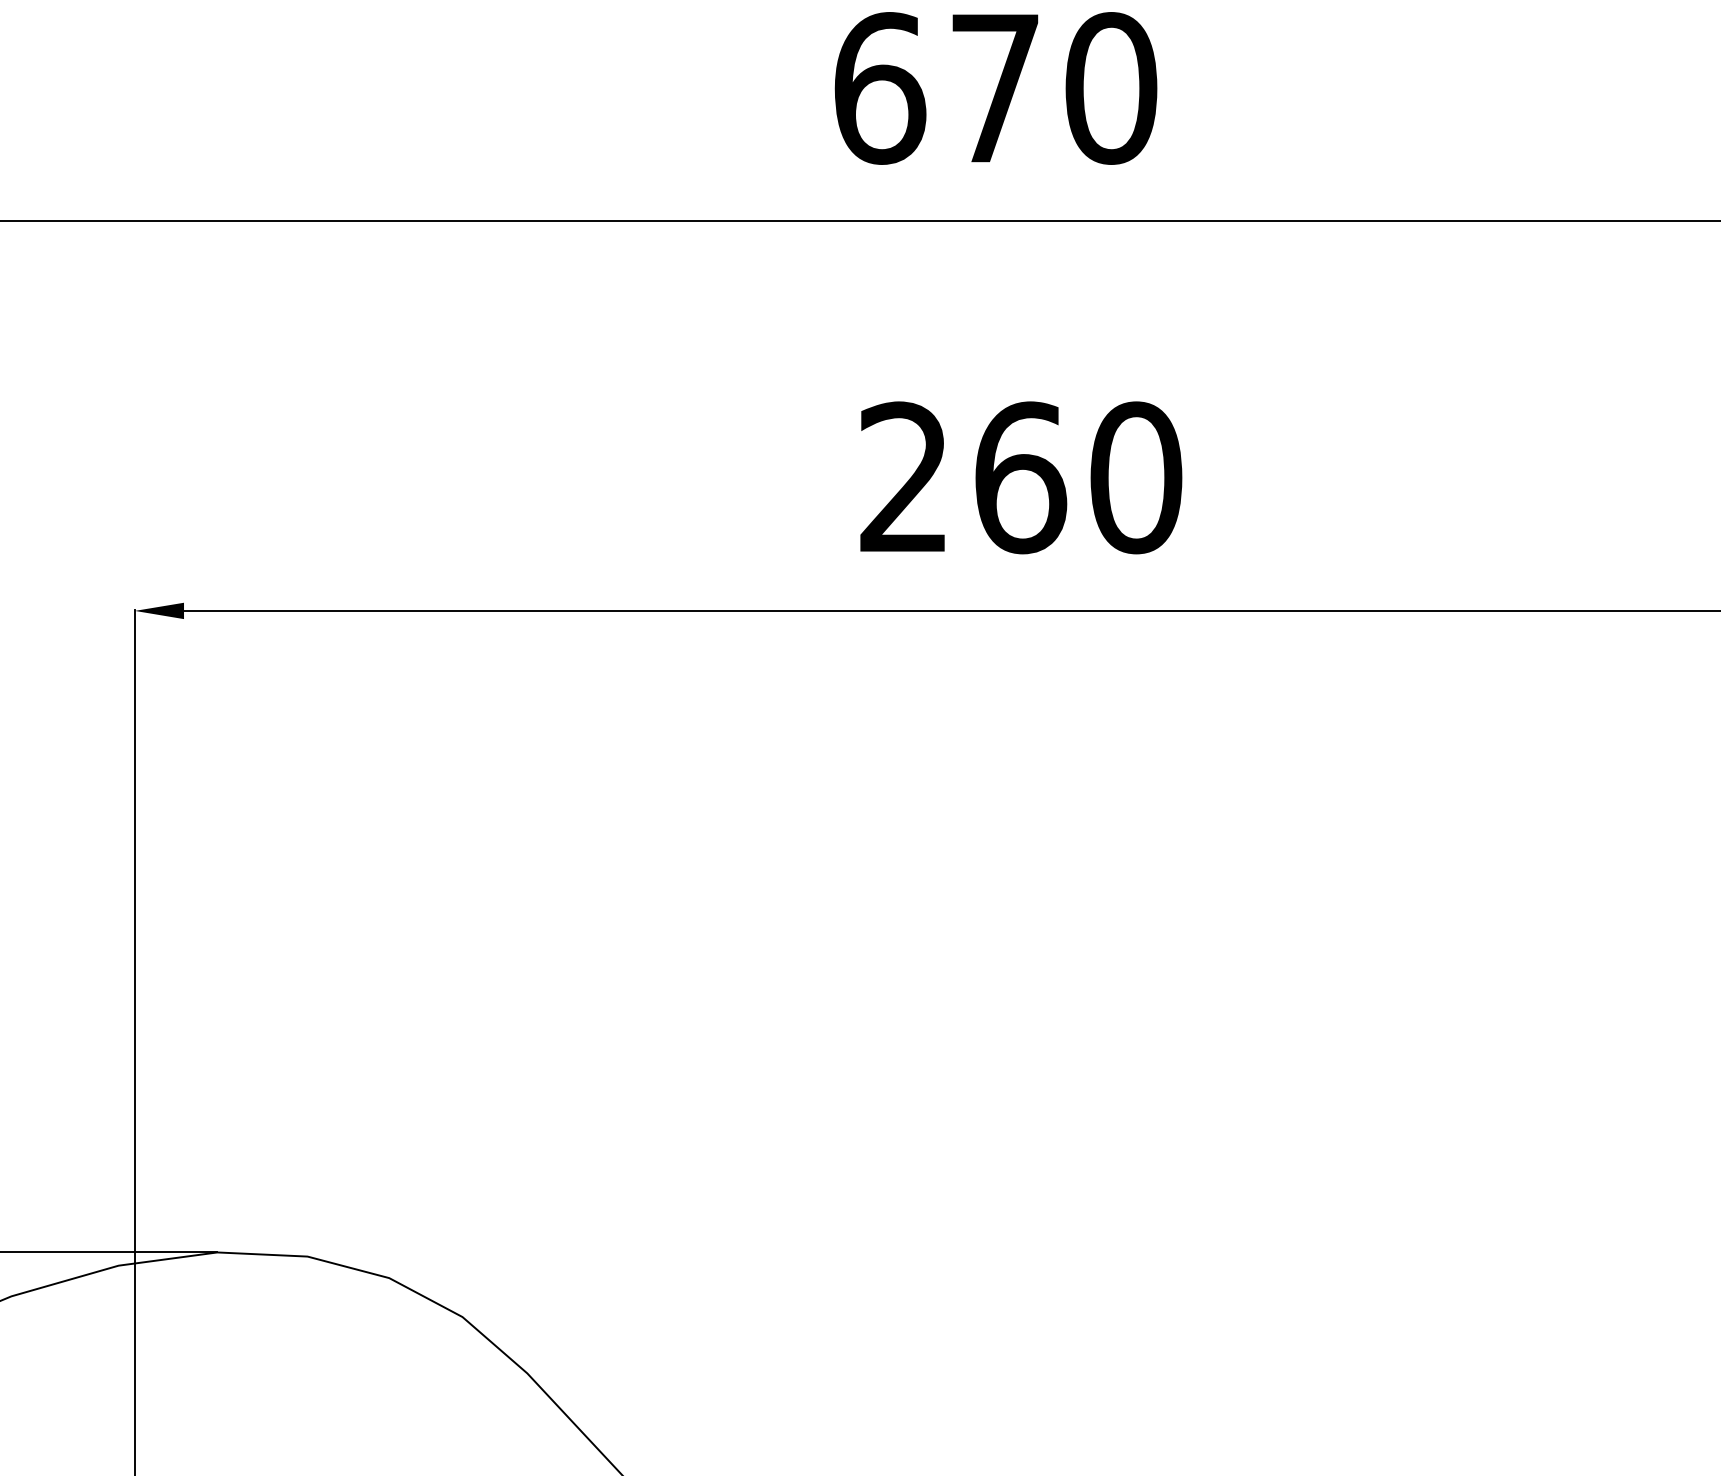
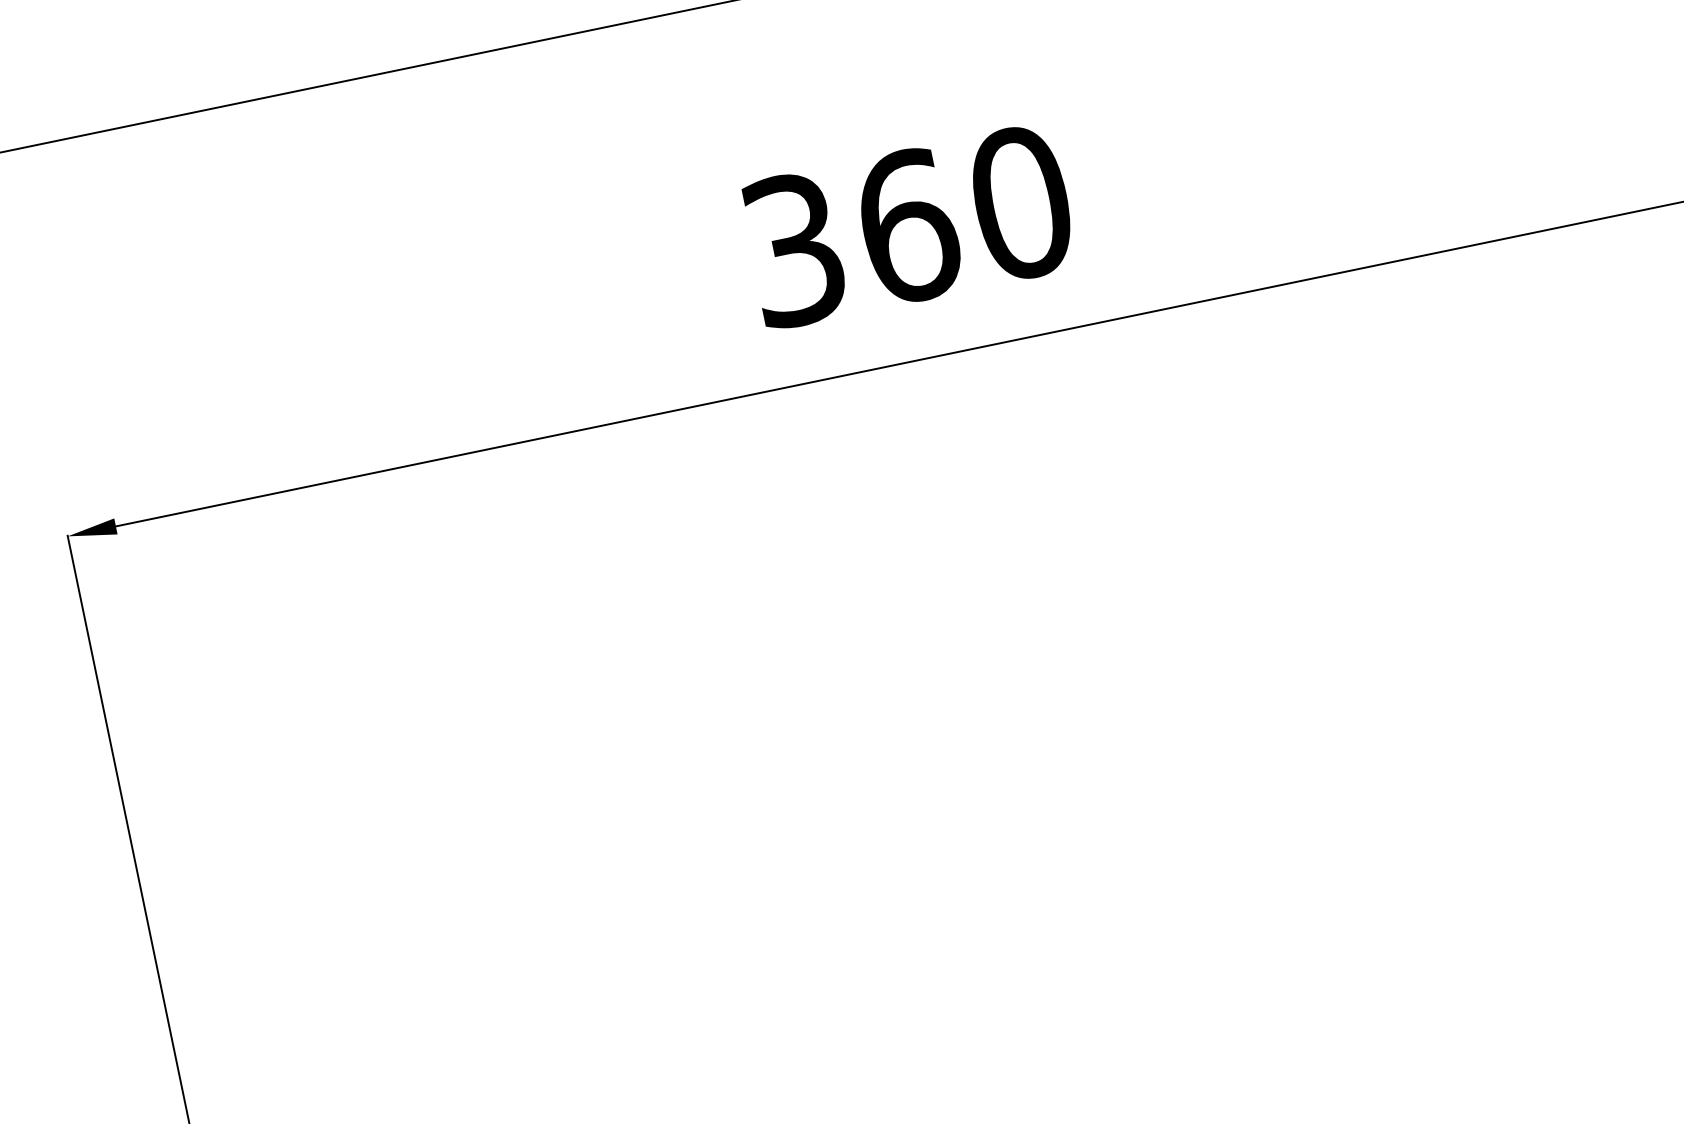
text: (904, 477) -> (794, 249), 260 -> 360

